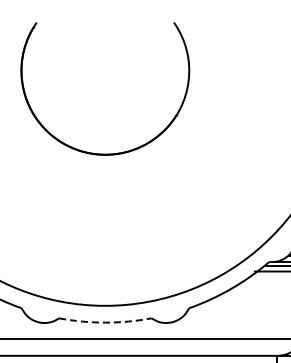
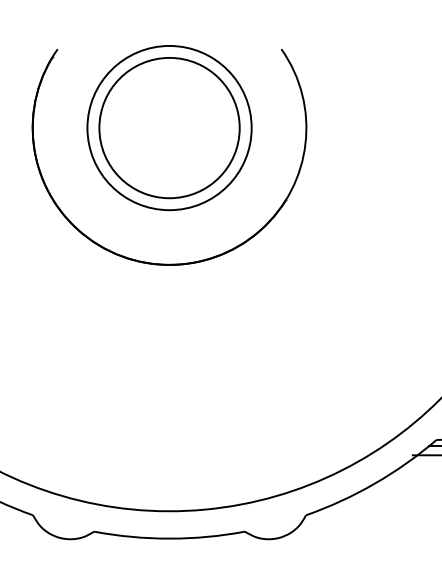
part: (105, 70) -> (169, 127), added
arc: (105, 322) -> (169, 538), dashed -> solid

